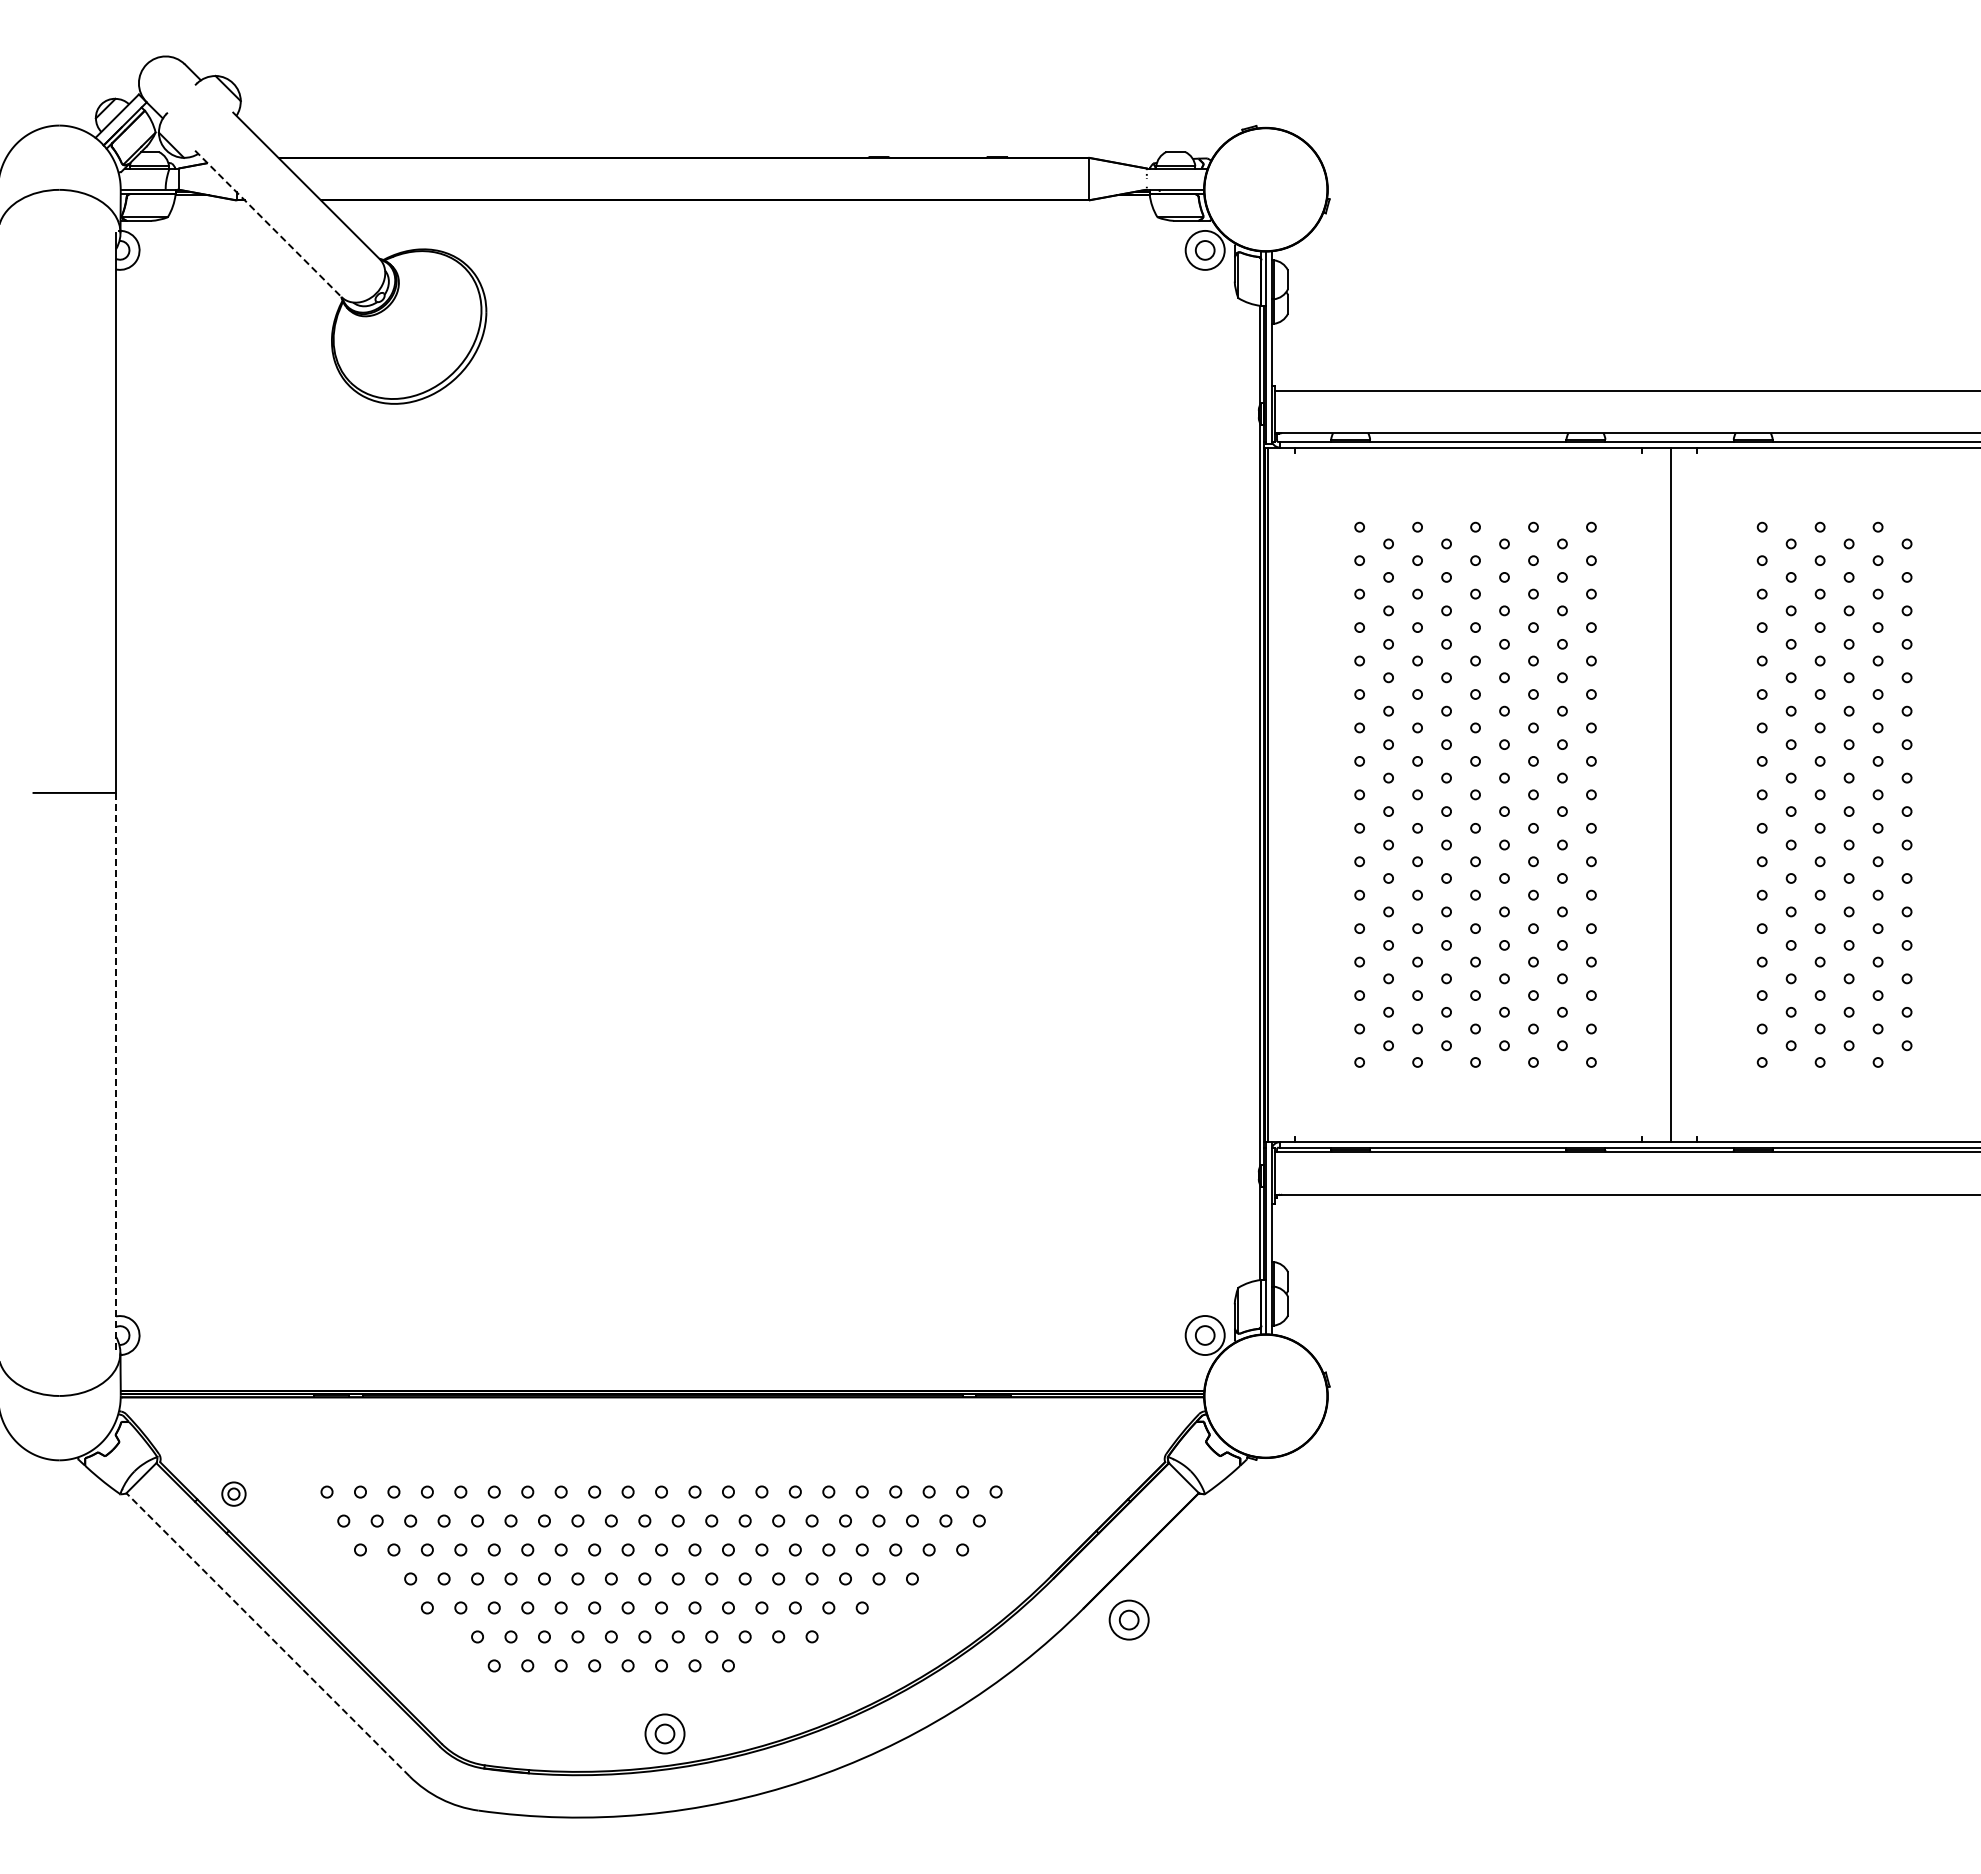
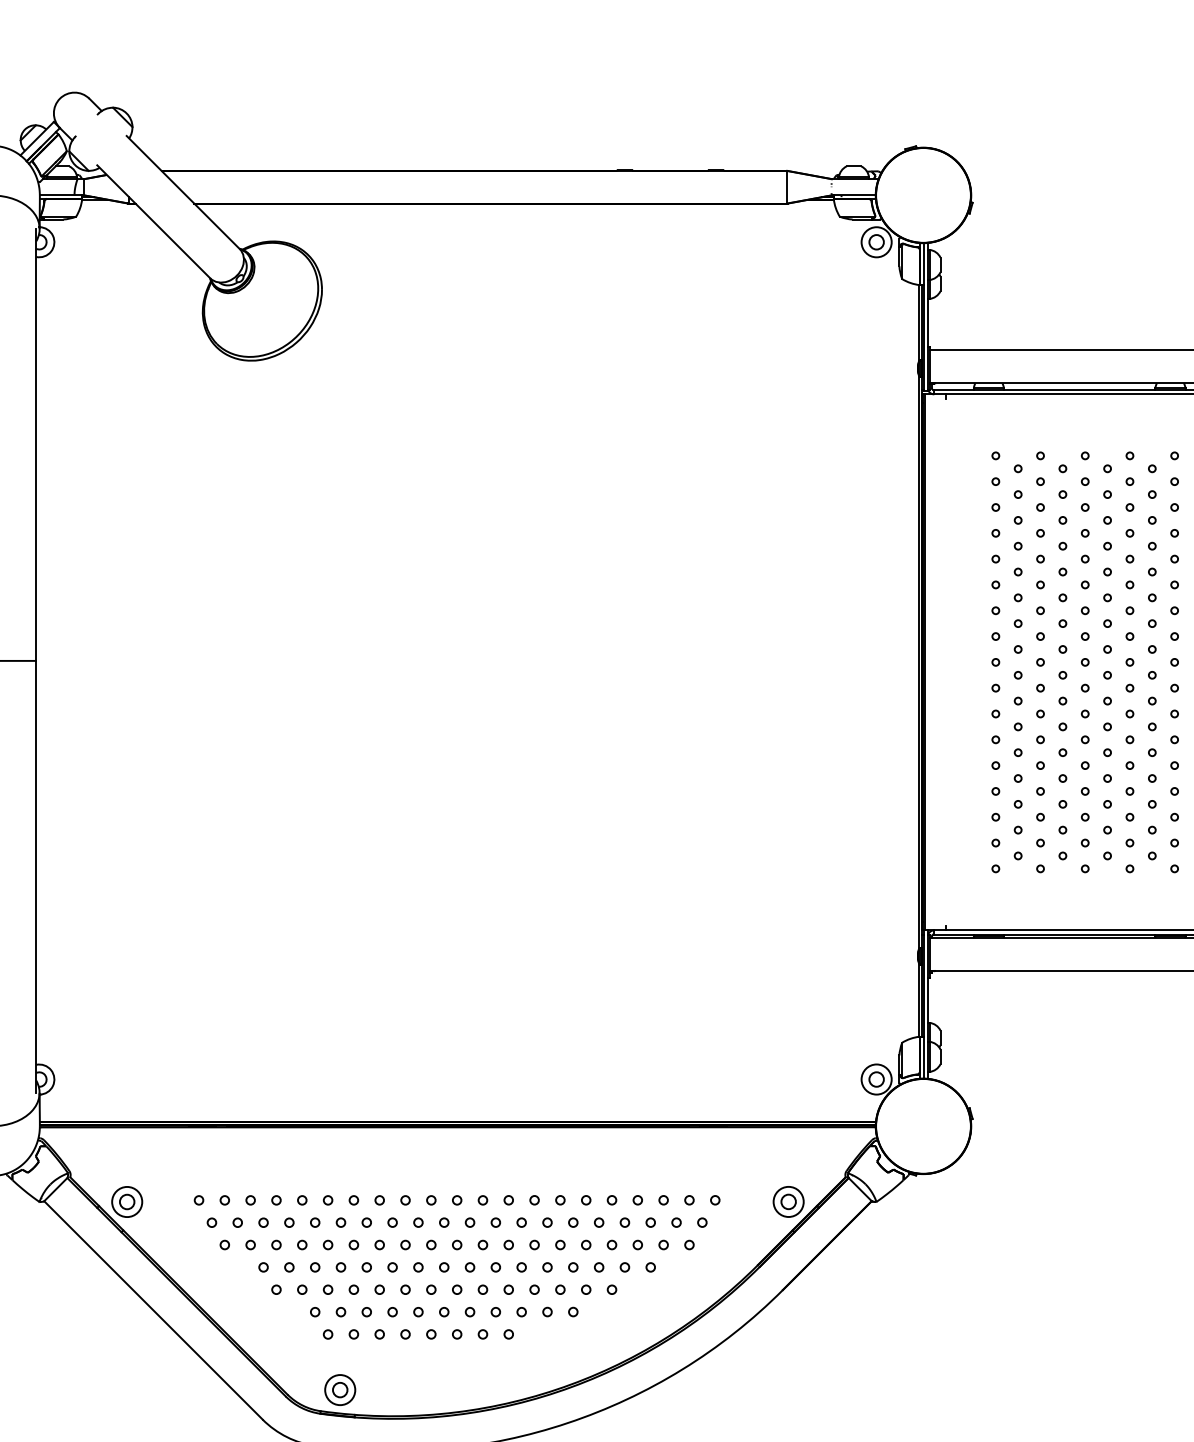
line: (268, 223) -> (153, 221), dashed -> solid
line: (116, 1072) -> (36, 876), dashed -> solid
part: (233, 1493) -> (126, 1201), size x1.67
part: (1128, 1619) -> (788, 1201), moved
line: (267, 1634) -> (153, 1310), dashed -> solid
part: (664, 1733) -> (339, 1389), moved

